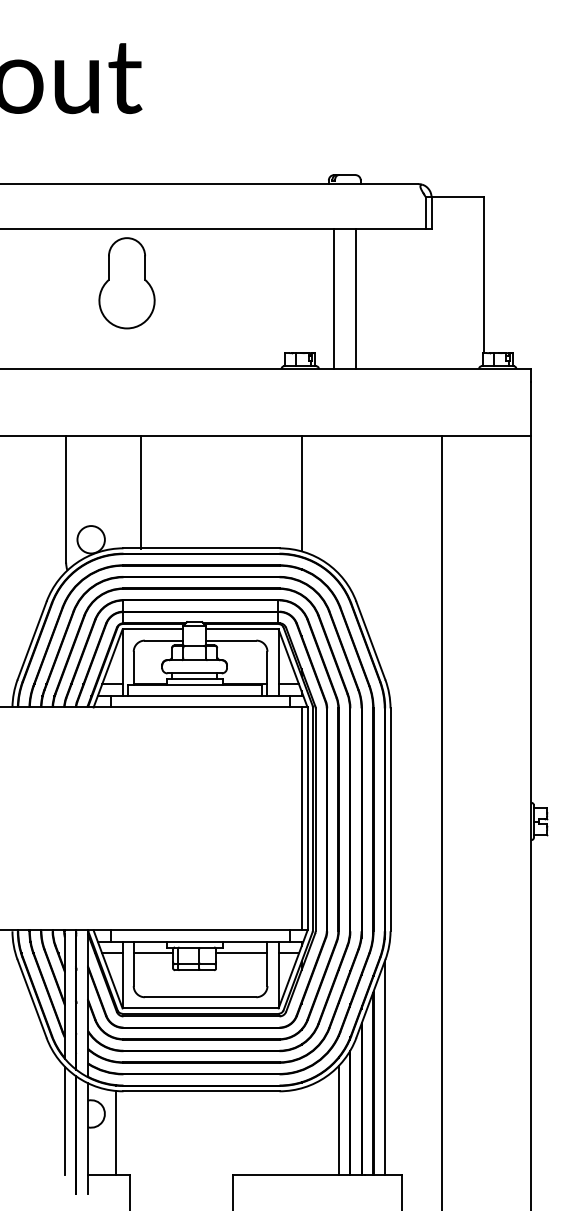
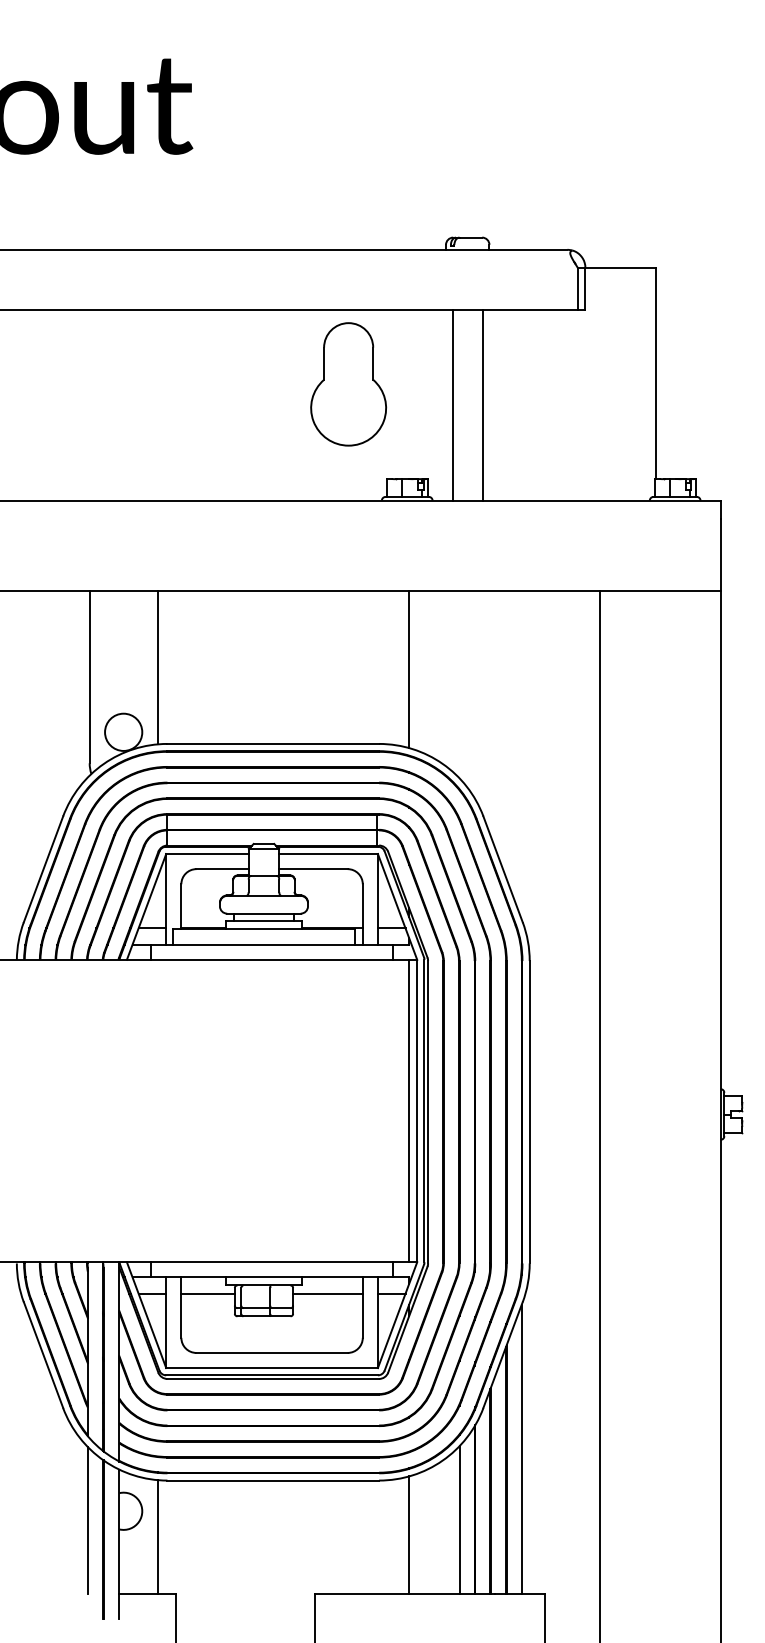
part: (126, 283) -> (347, 384), moved
line: (141, 491) -> (157, 666), moved
line: (301, 1131) -> (408, 1535), added

